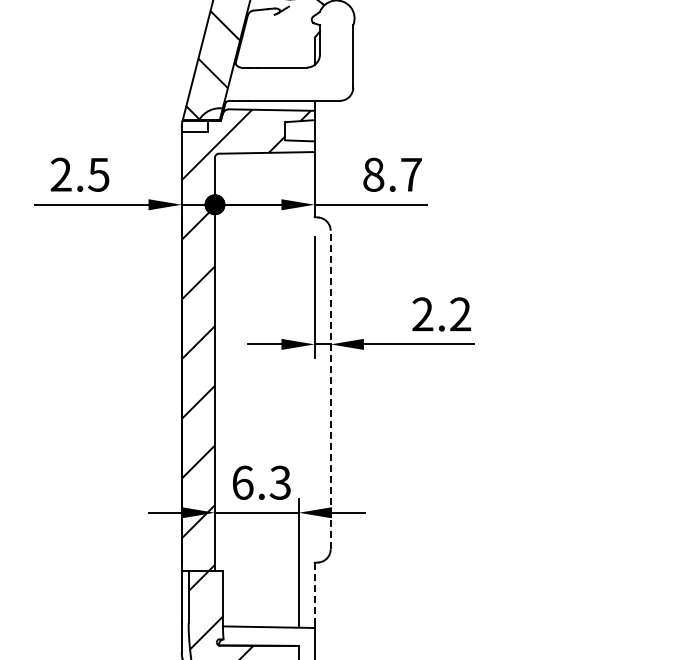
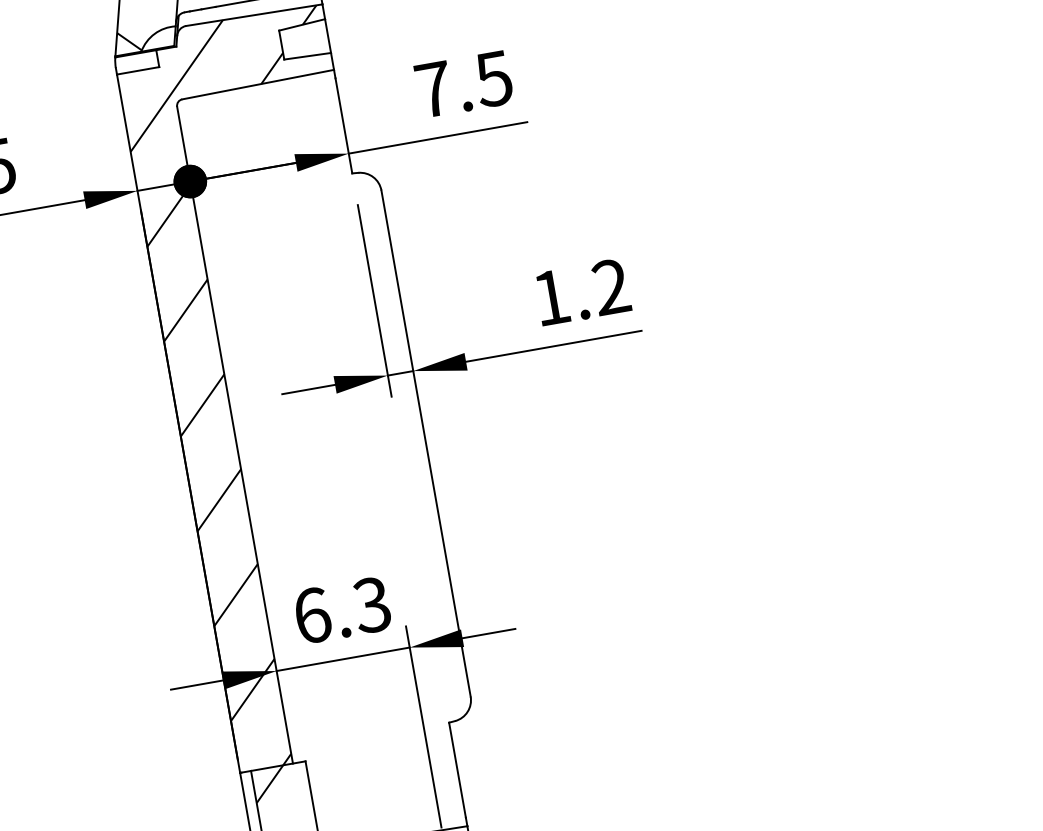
text: (392, 174) -> (463, 83), 8.7 -> 7.5
text: (422, 314) -> (550, 297), 2.2 -> 1.2
line: (330, 389) -> (425, 442), dashed -> solid
line: (314, 592) -> (457, 769), dashed -> solid

